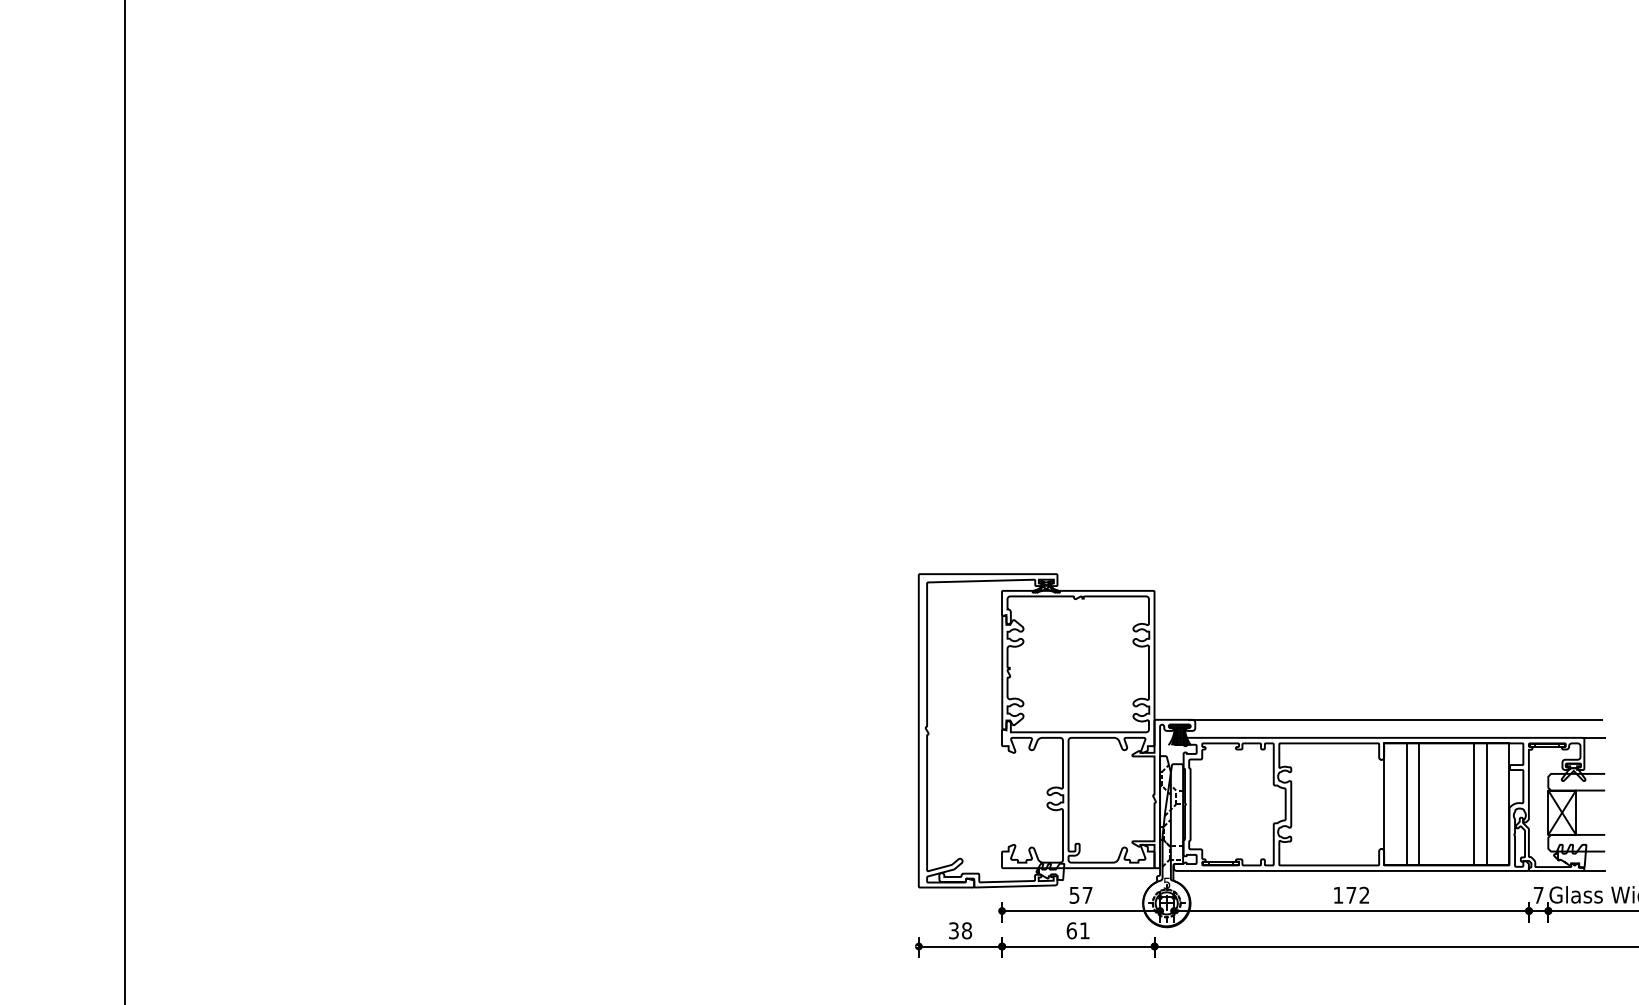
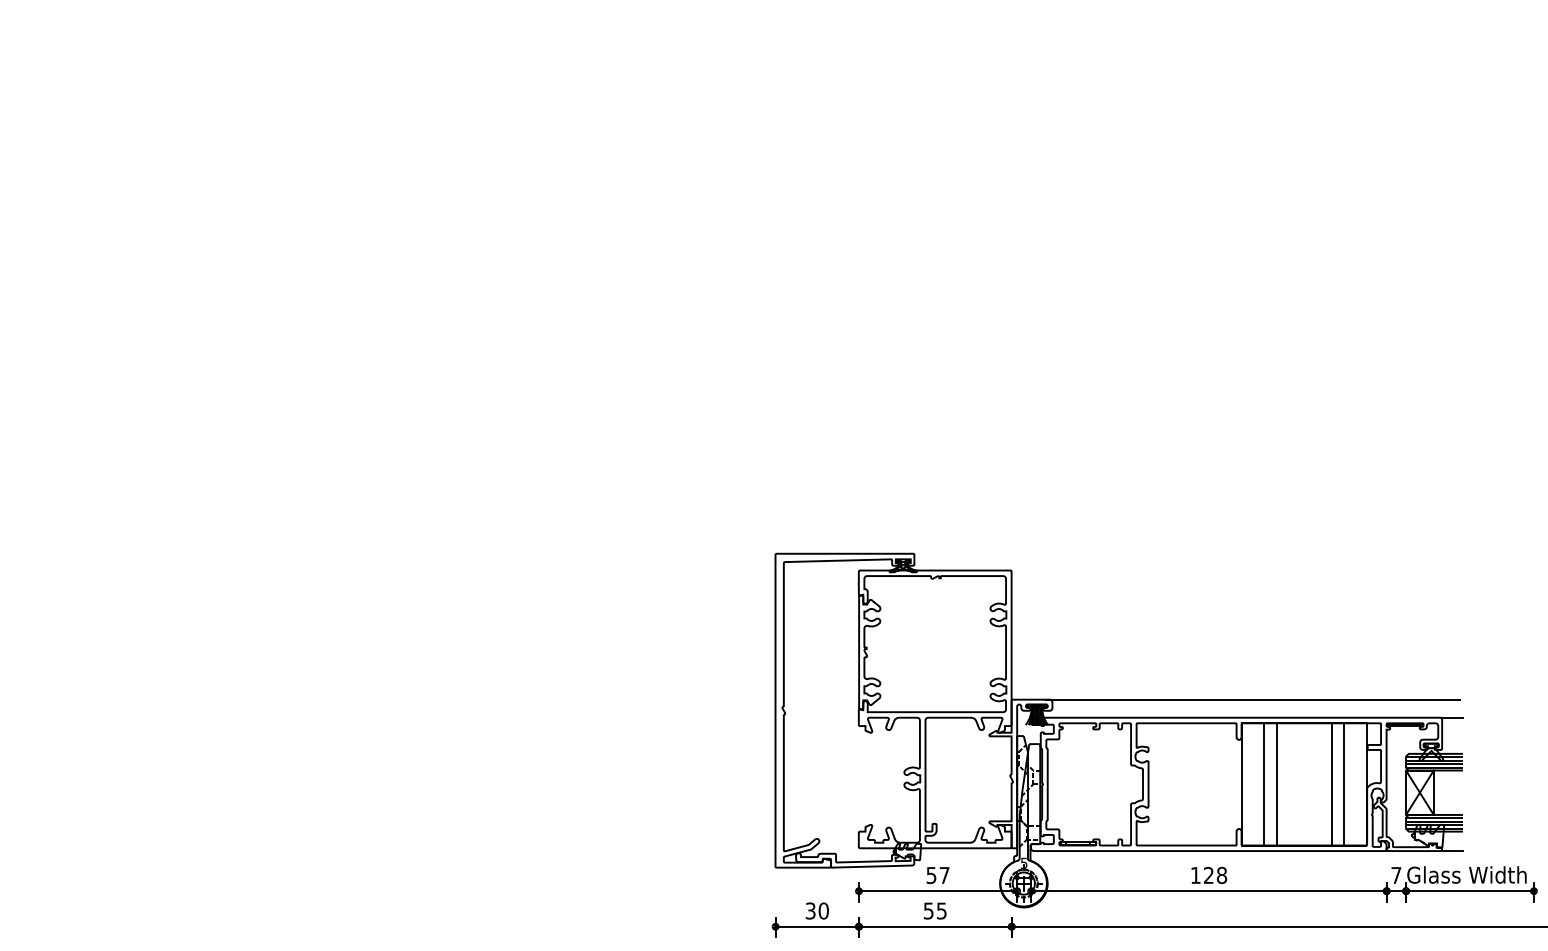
hatch: (1576, 782) -> (1434, 762), added
hatch: (1576, 843) -> (1434, 823), added
text: (1357, 894) -> (1214, 874), 172 -> 128
text: (966, 930) -> (823, 910), 38 -> 30
text: (1077, 930) -> (934, 910), 61 -> 55

